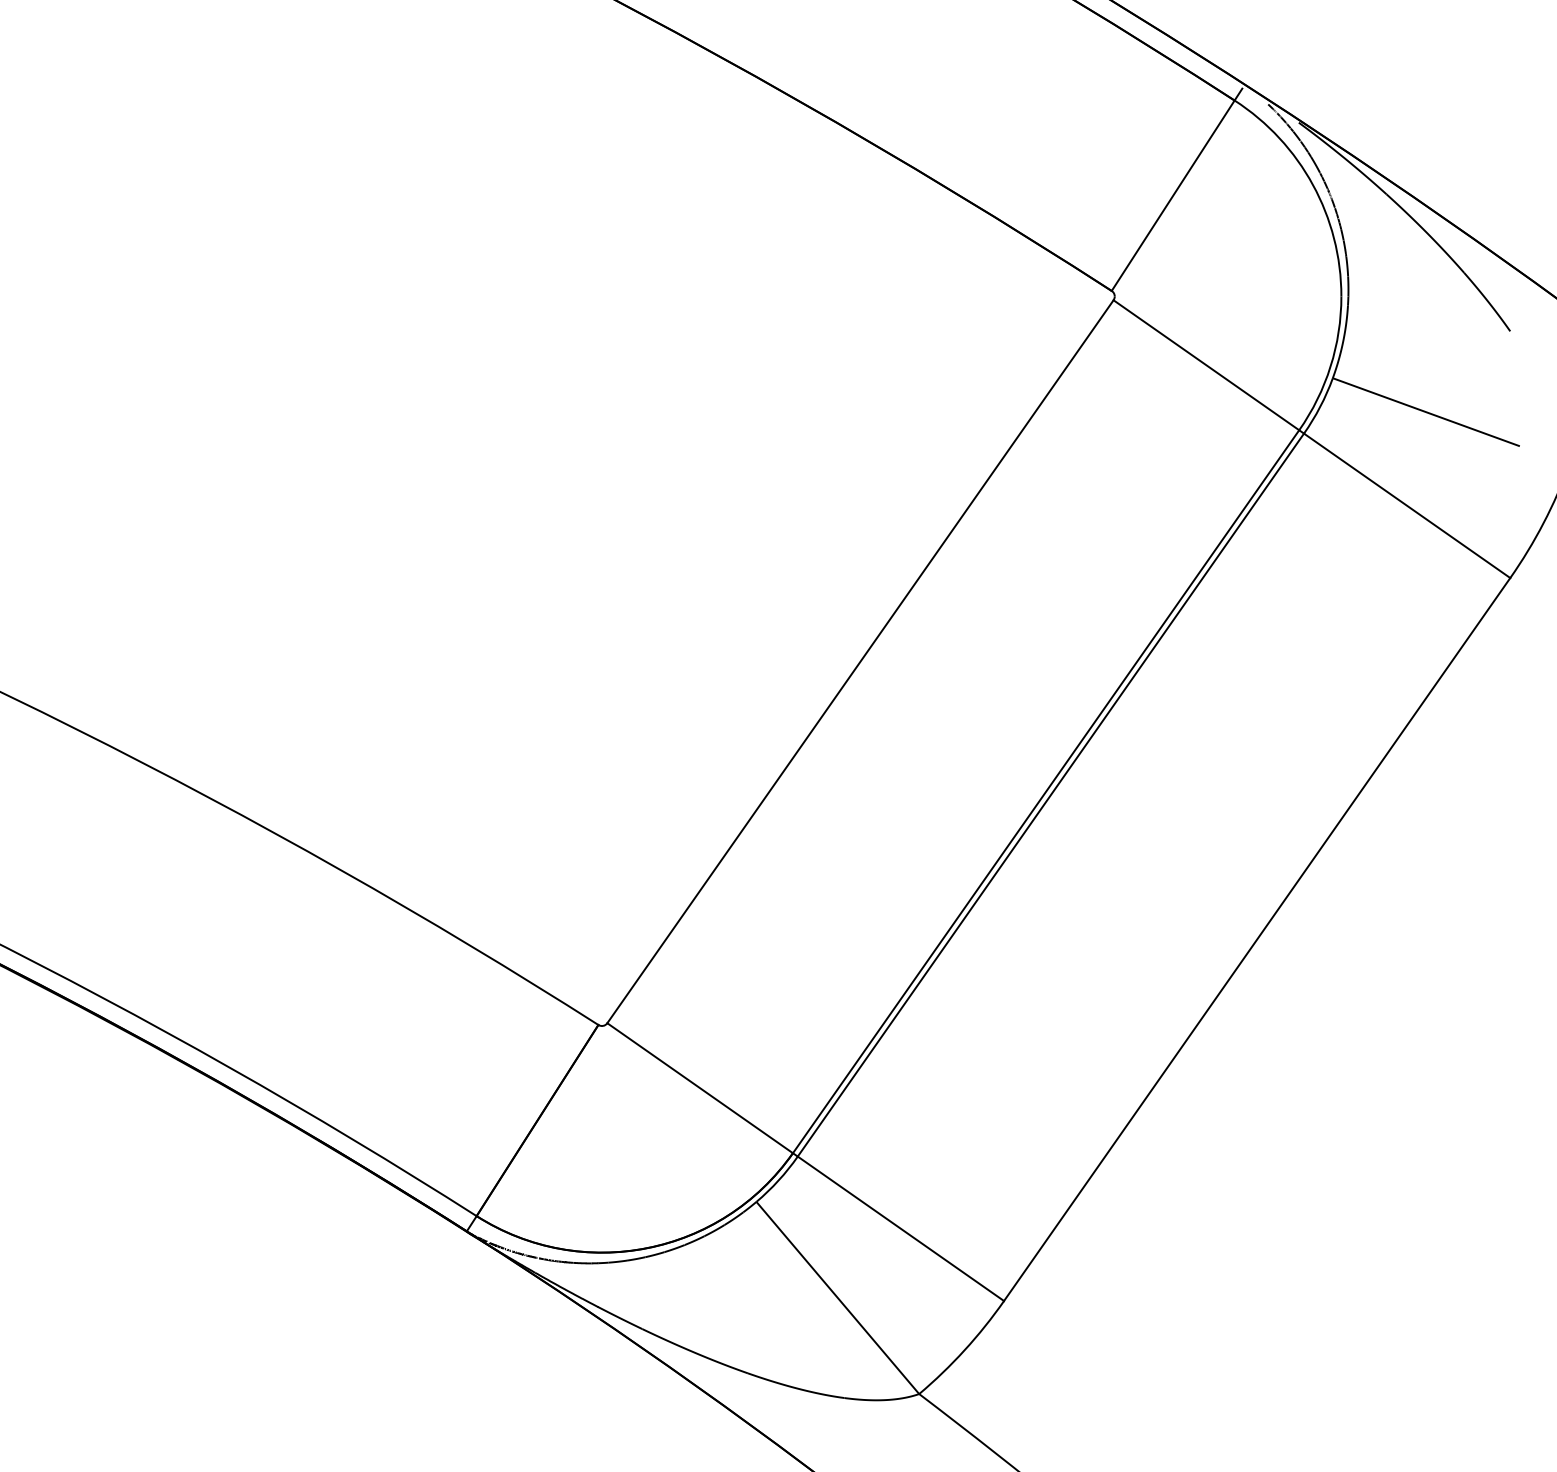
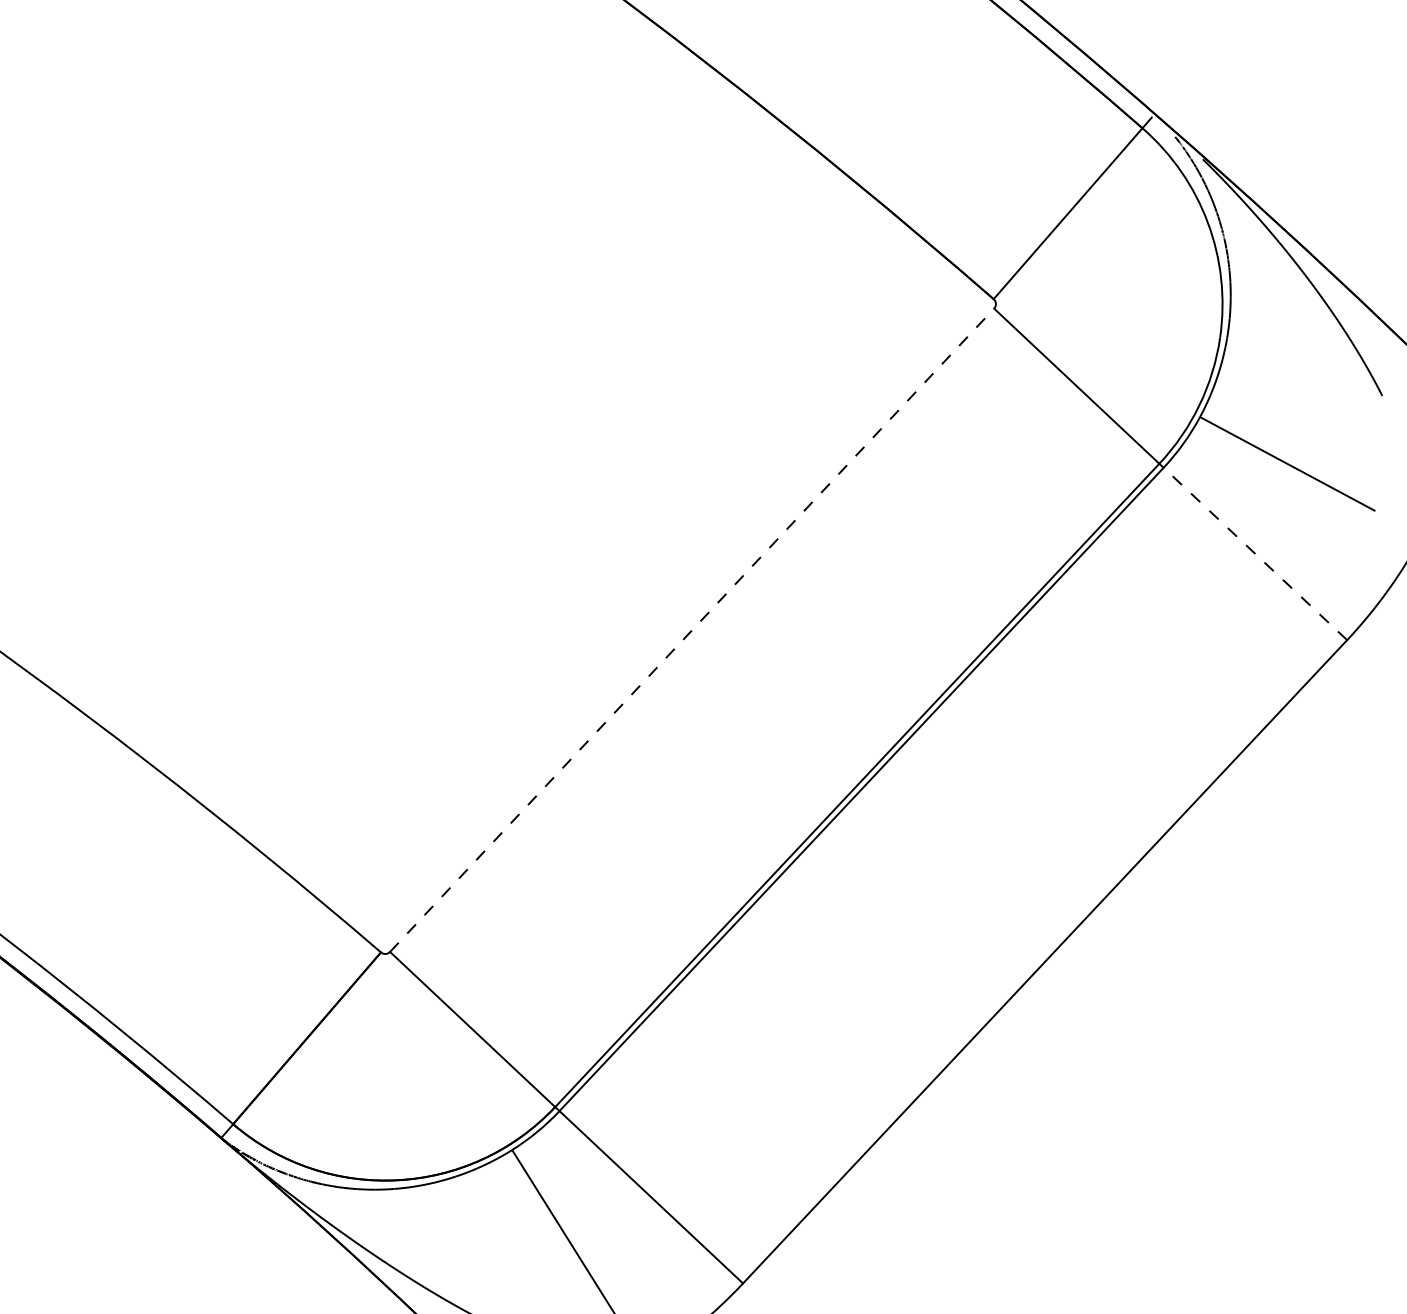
line: (1407, 505) -> (1255, 553), solid -> dashed
line: (860, 661) -> (692, 630), solid -> dashed

